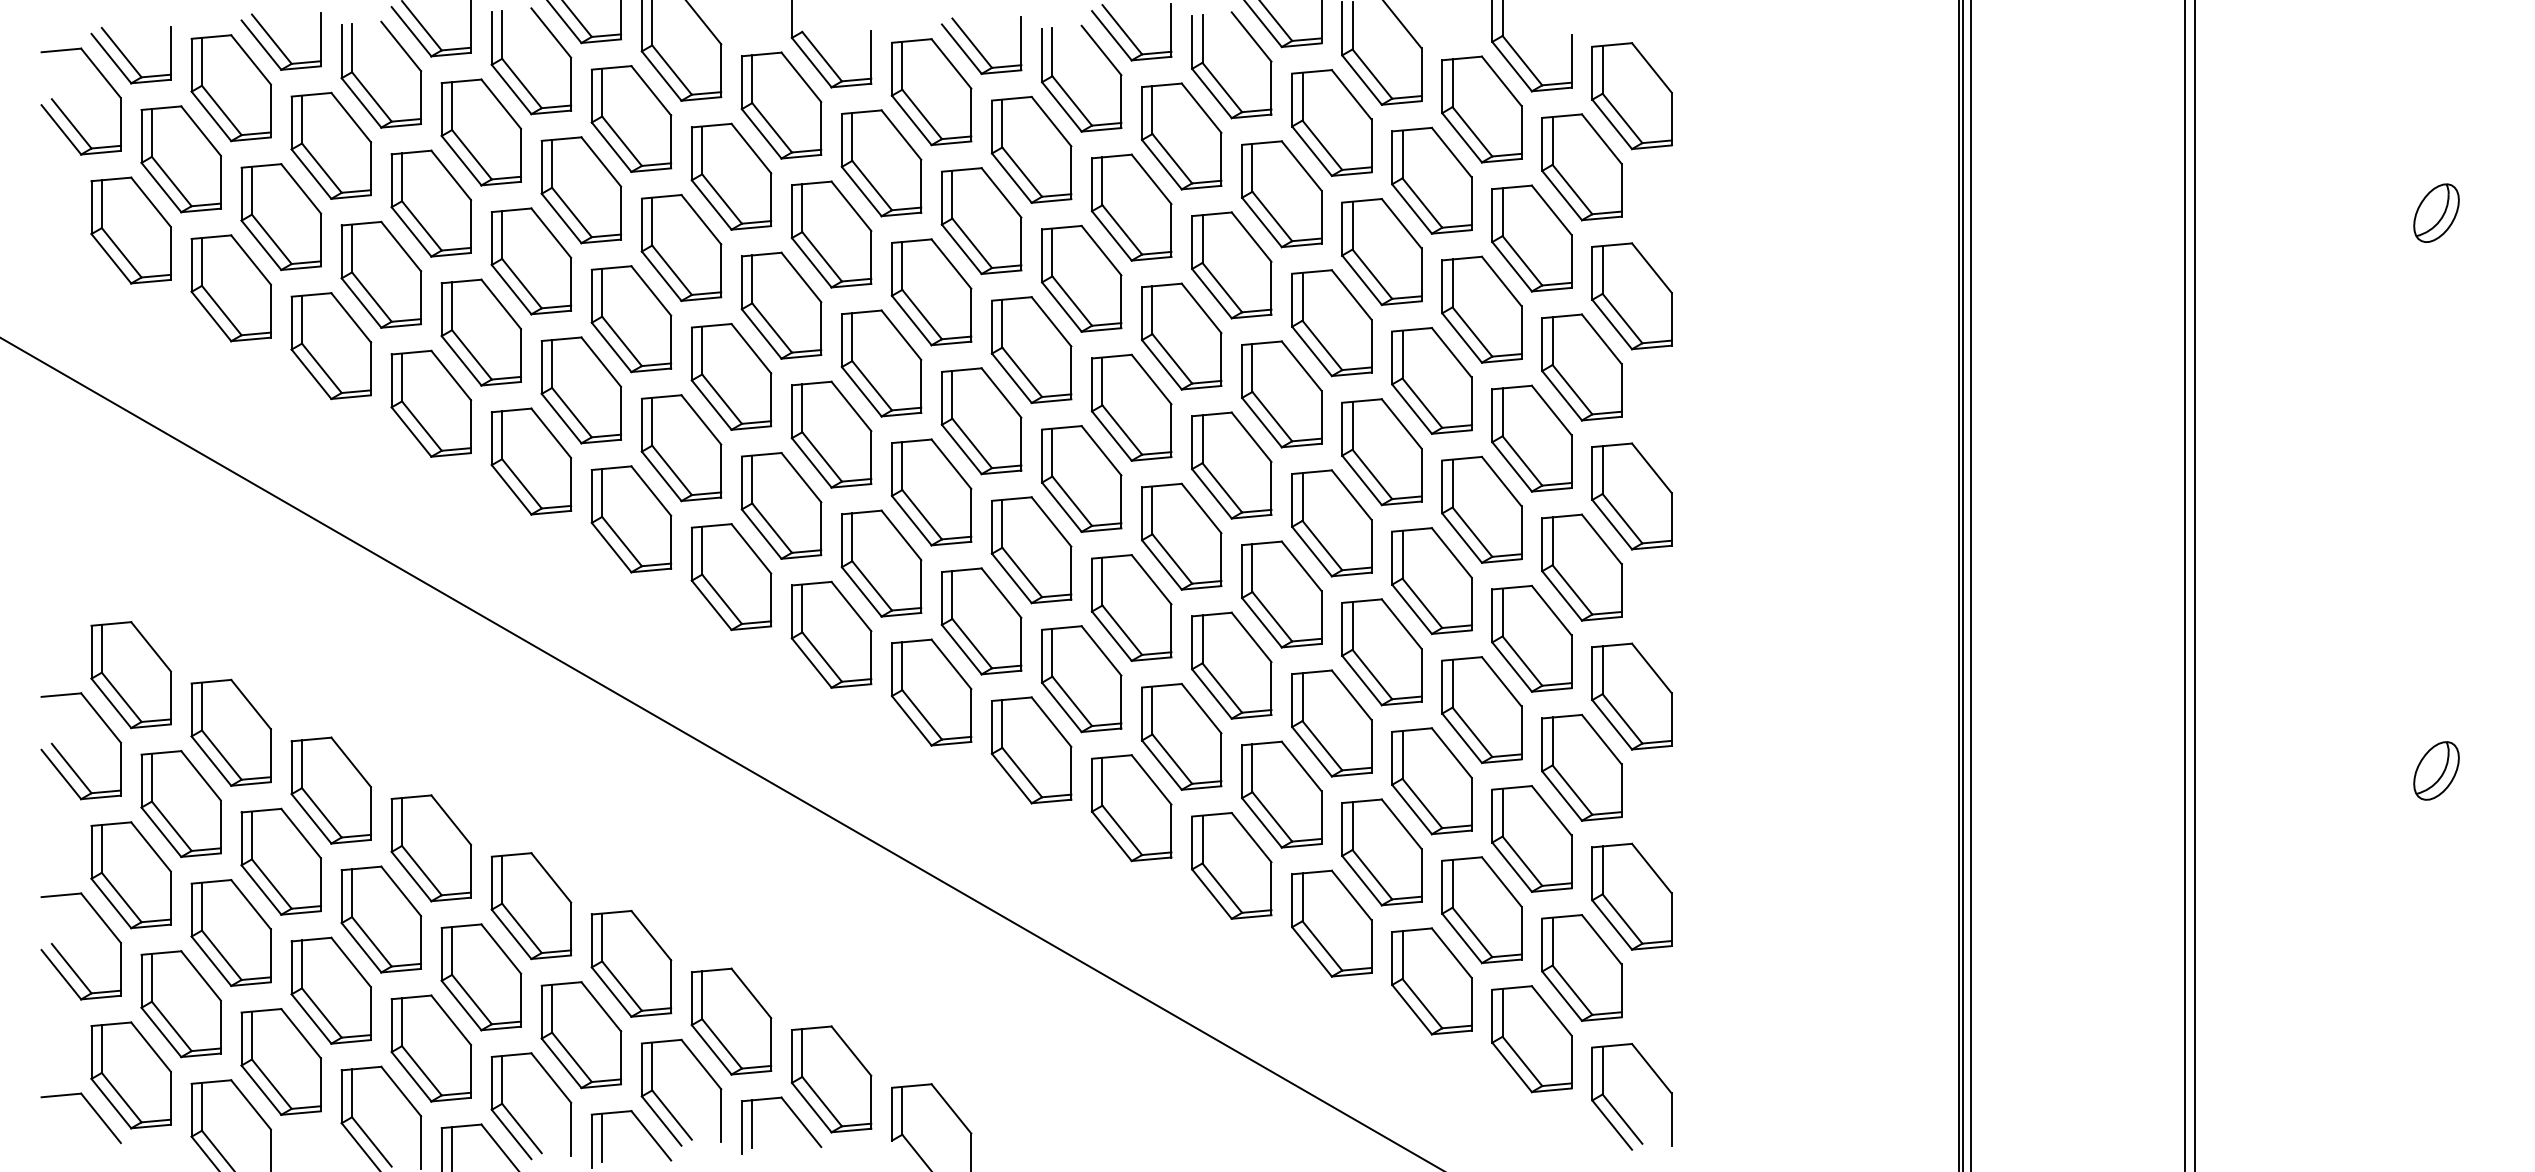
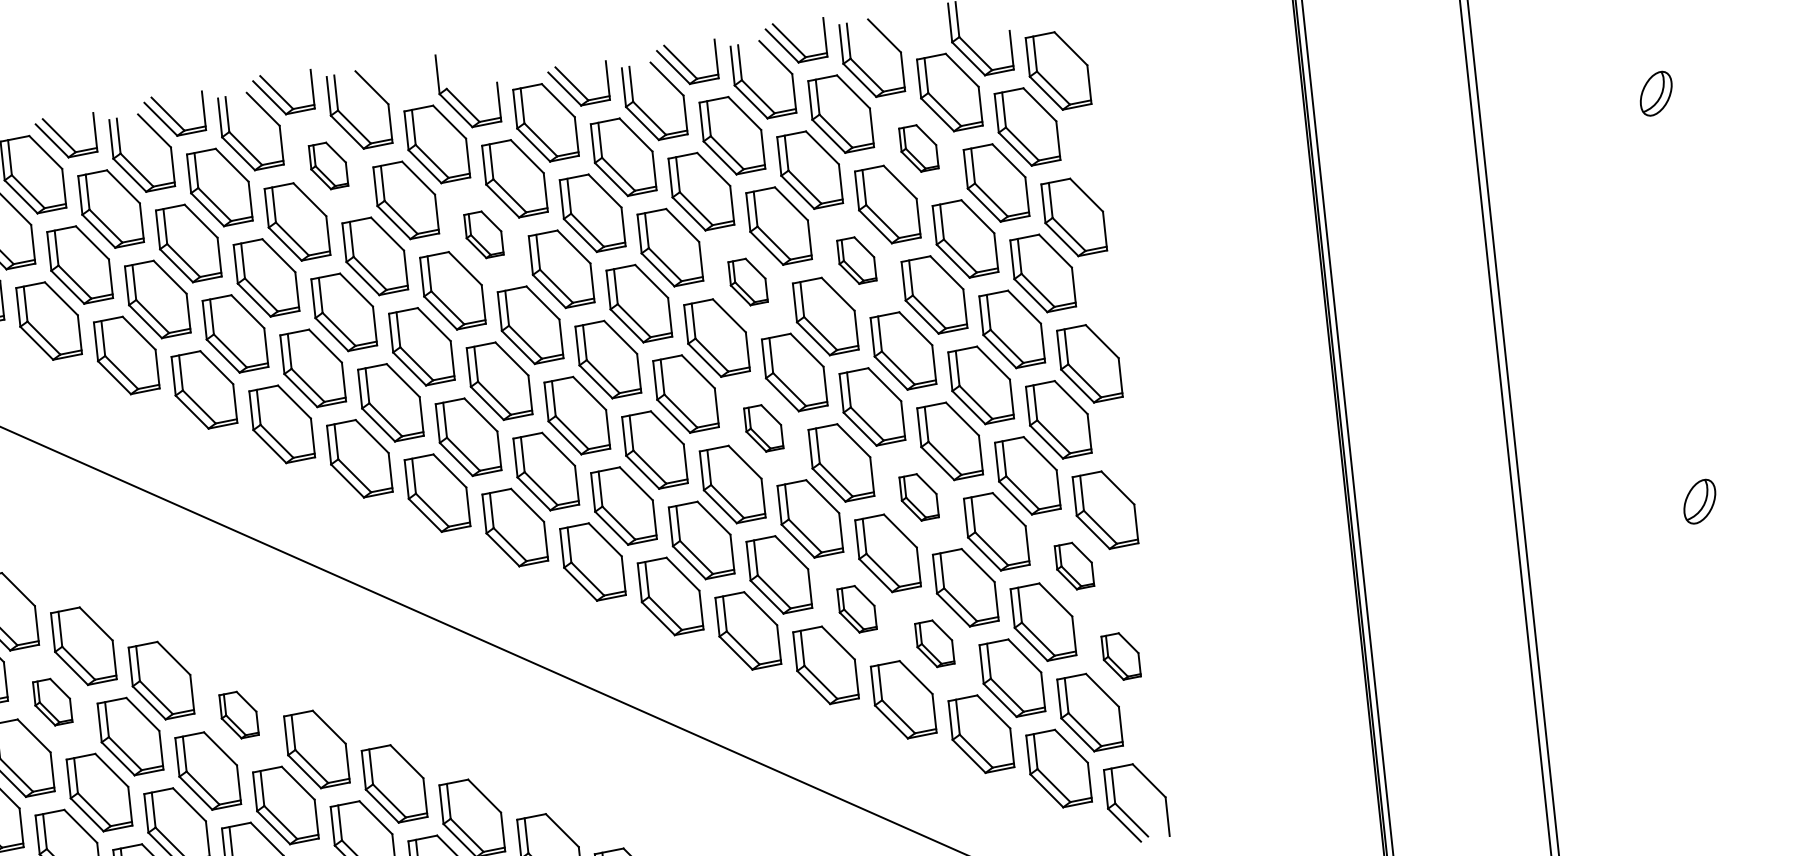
part: (631, 118) -> (328, 165), size x0.6
part: (1431, 180) -> (918, 148), size x0.6
part: (831, 234) -> (483, 234), size x0.6
part: (1331, 323) -> (856, 260), size x0.6
part: (1181, 336) -> (747, 282), size x0.6
part: (1181, 536) -> (763, 428), size x0.6
part: (1381, 652) -> (918, 497), size x0.6
part: (1581, 767) -> (1074, 566), size x0.6
part: (1281, 794) -> (856, 609), size x0.6
part: (180, 803) -> (52, 701), size x0.6
part: (430, 848) -> (238, 715), size x0.6
part: (1381, 852) -> (934, 643), size x0.6
part: (1631, 896) -> (1120, 656), size x0.6

